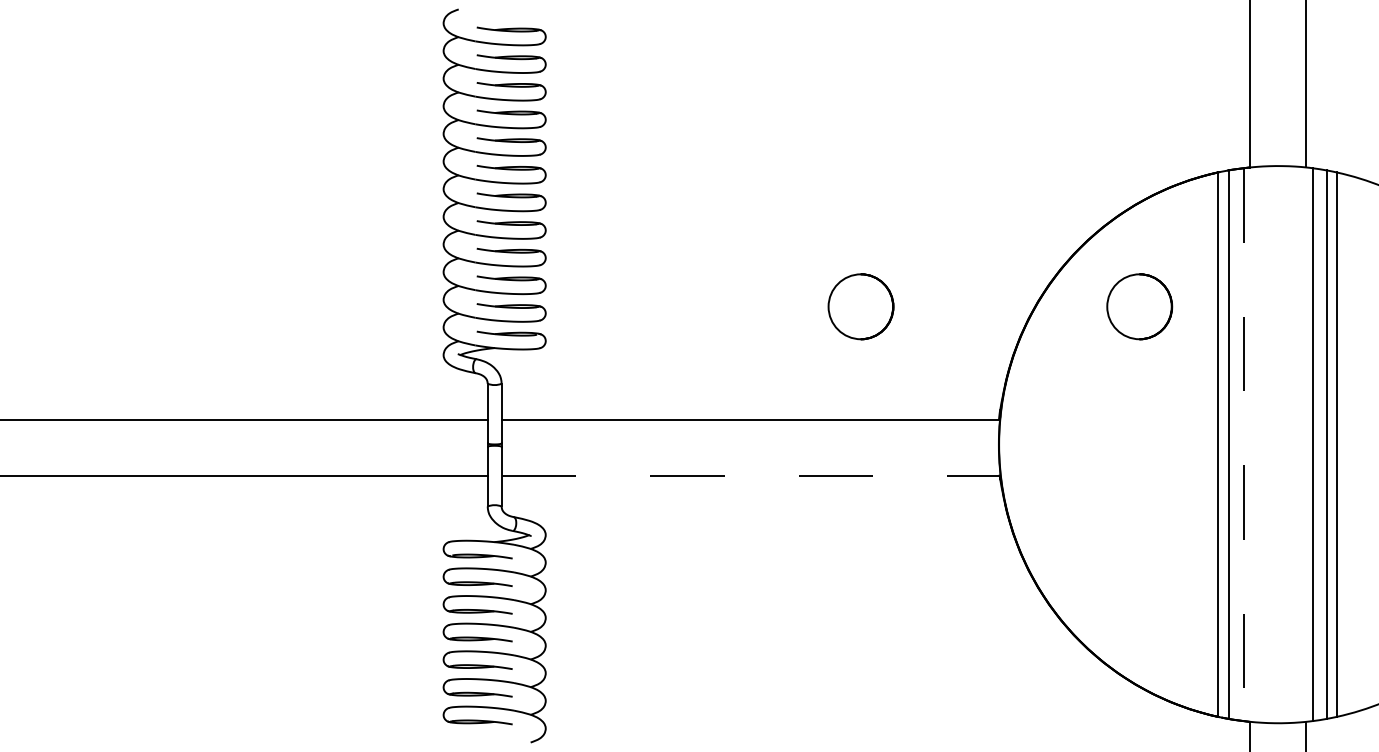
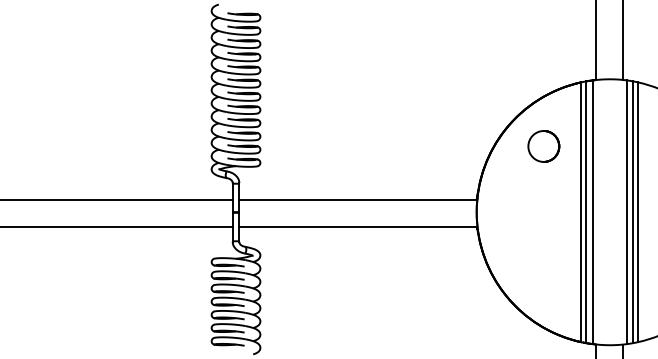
part: (860, 306) -> (410, 146), removed
line: (1243, 445) -> (593, 212), dashed -> solid
line: (751, 474) -> (358, 226), dashed -> solid

